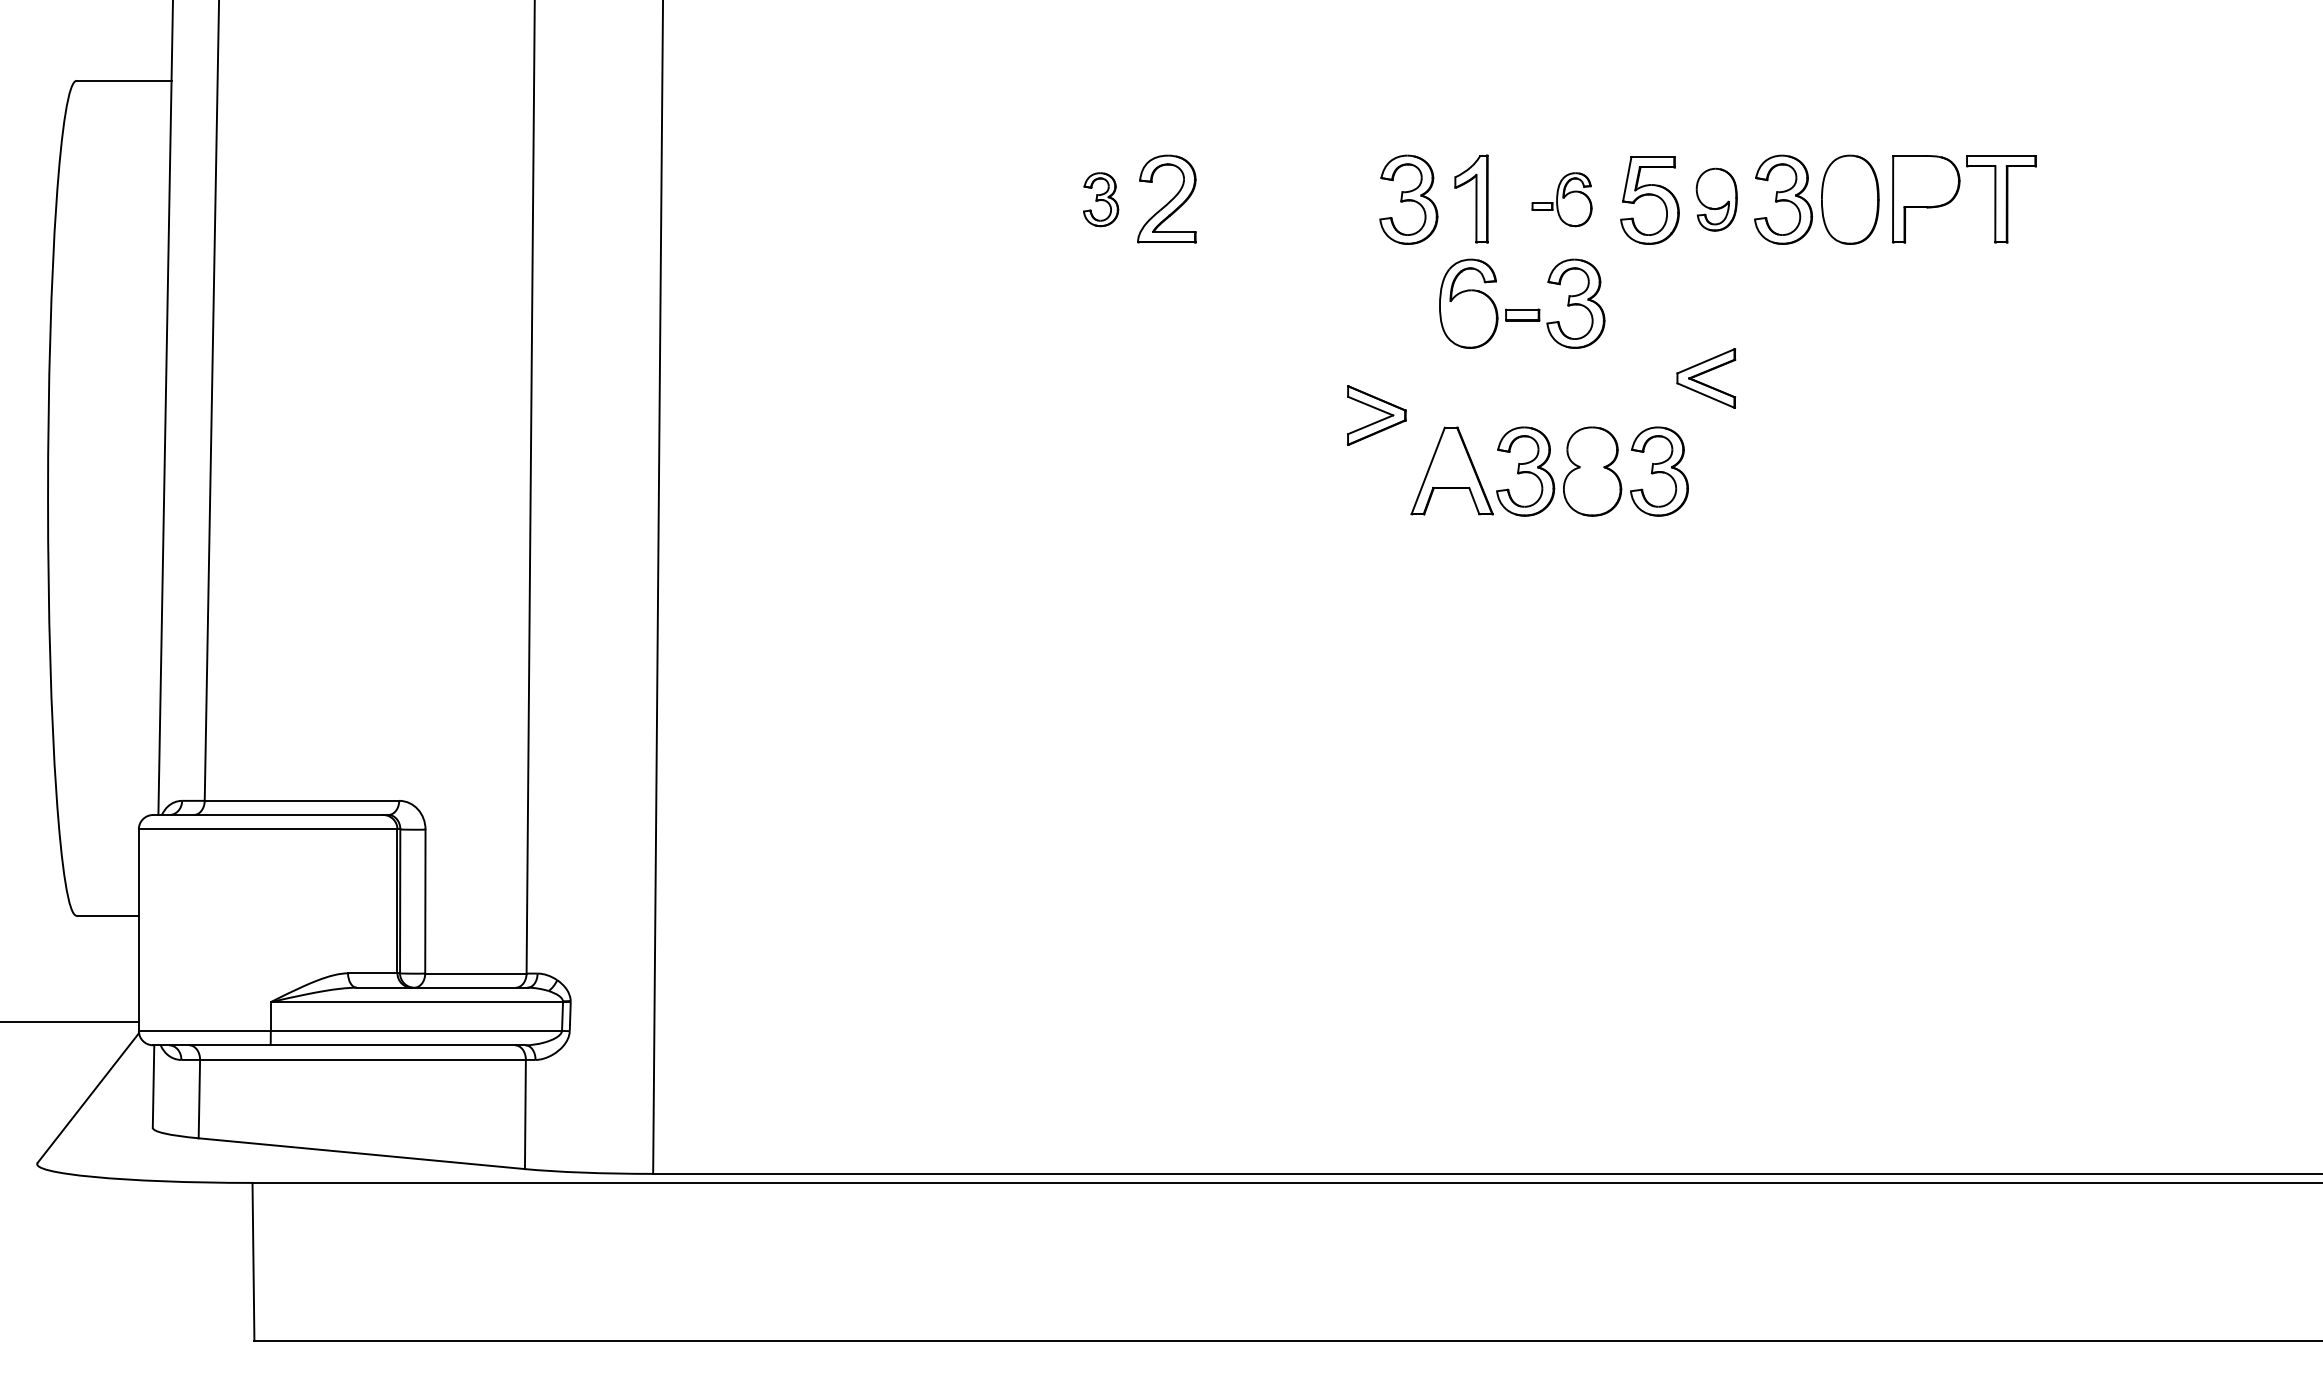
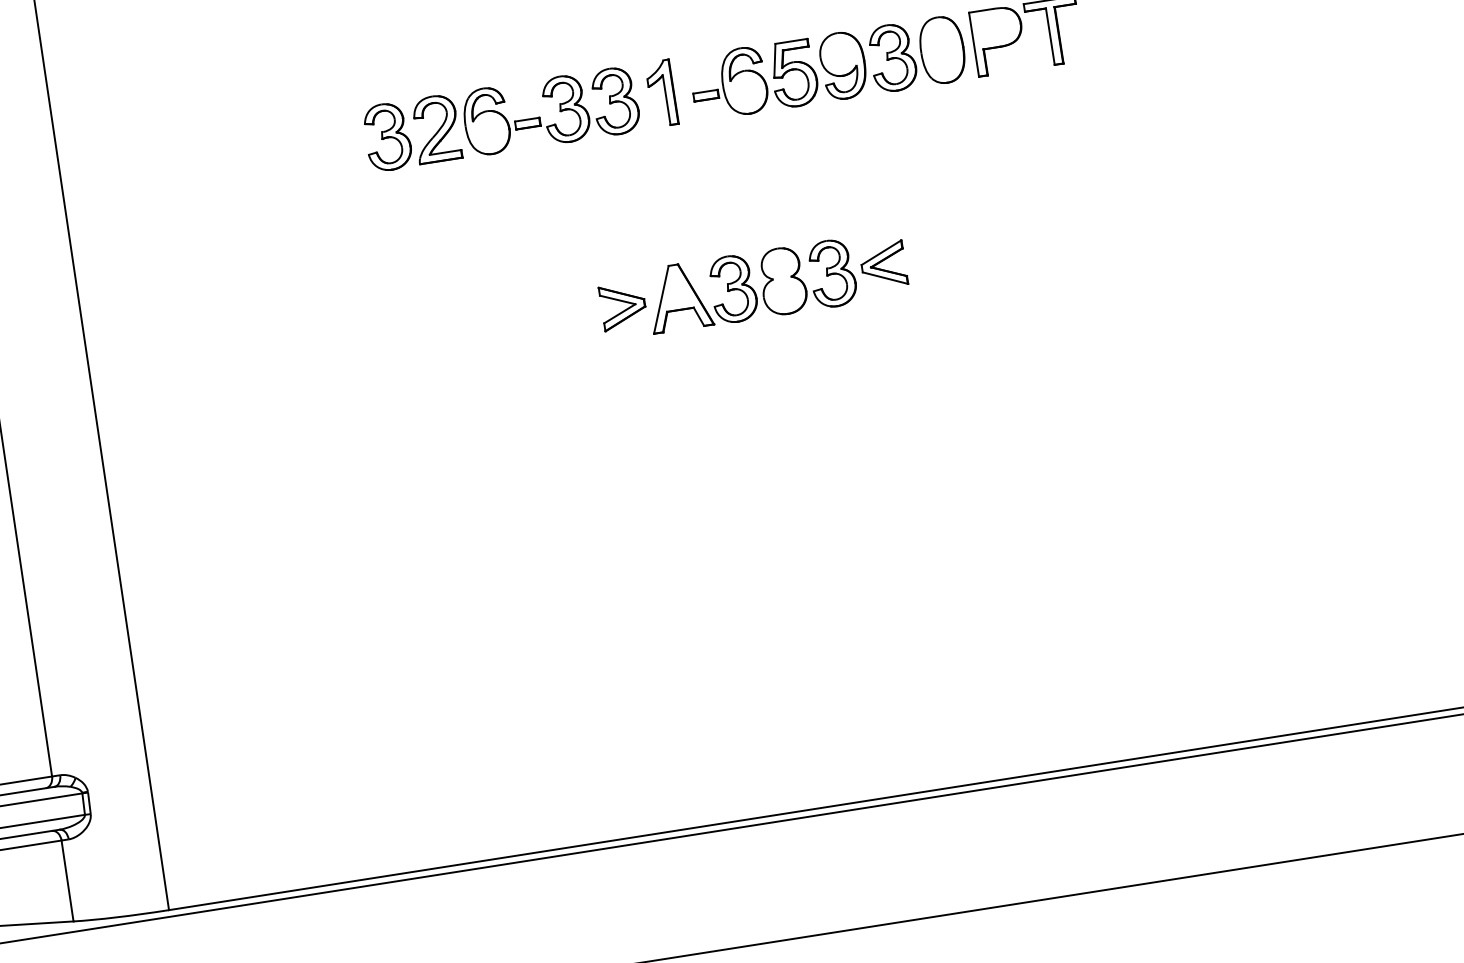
part: (1100, 199) -> (387, 136), size x1.67
part: (1561, 199) -> (728, 83), size x1.67
part: (1716, 199) -> (843, 65), size x1.43
part: (1522, 303) -> (526, 115), moved
part: (1706, 378) -> (883, 265), moved
part: (1376, 415) -> (623, 306), moved

